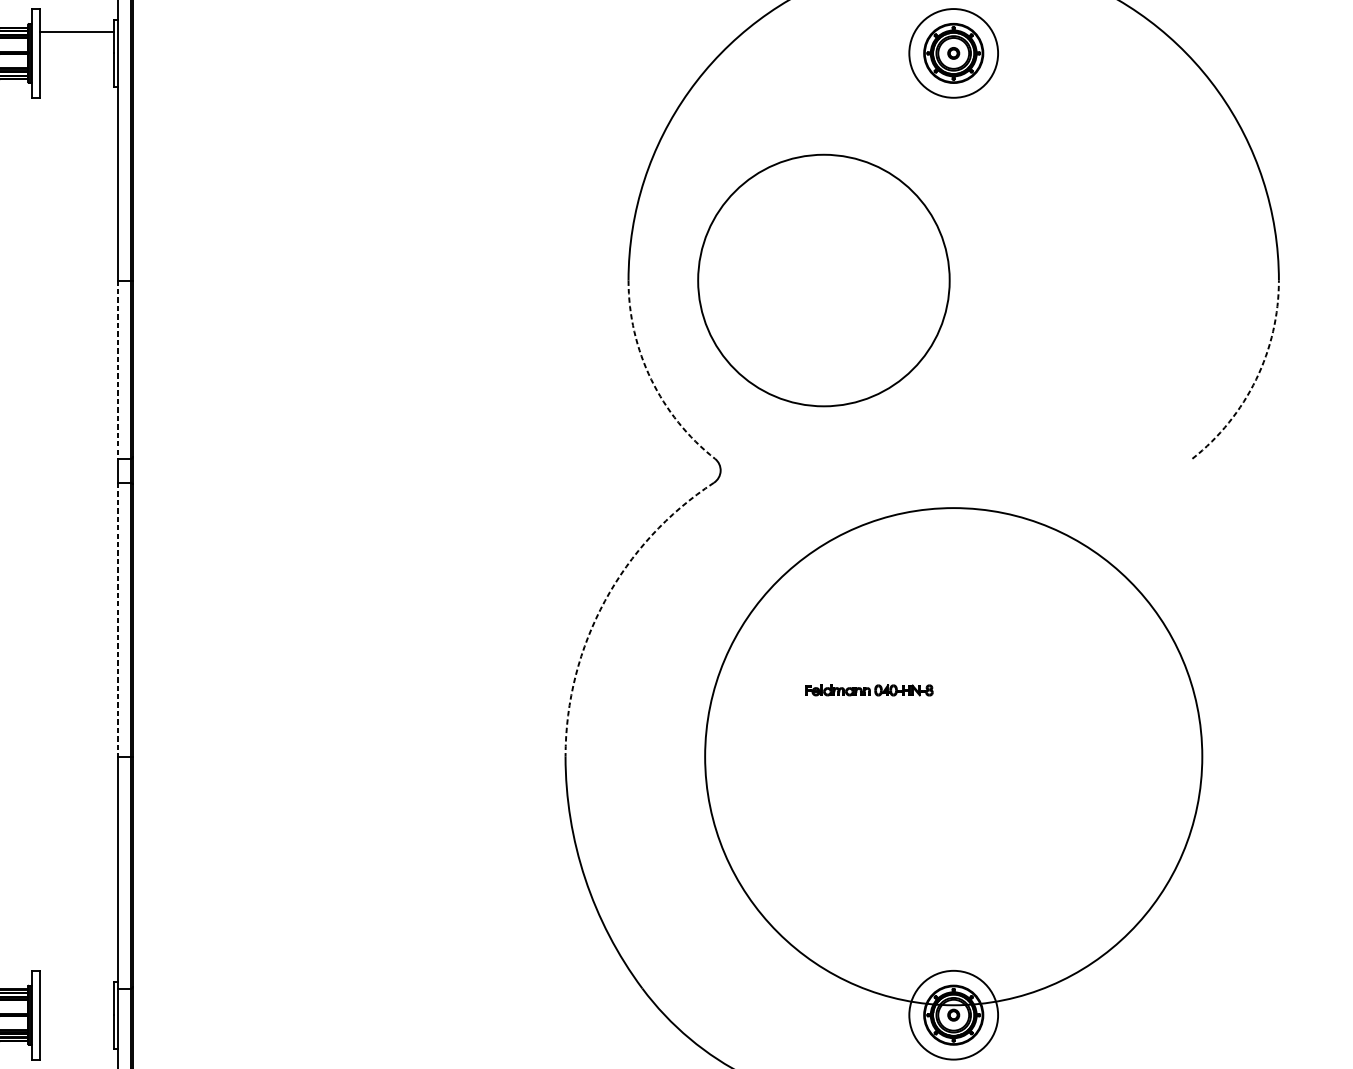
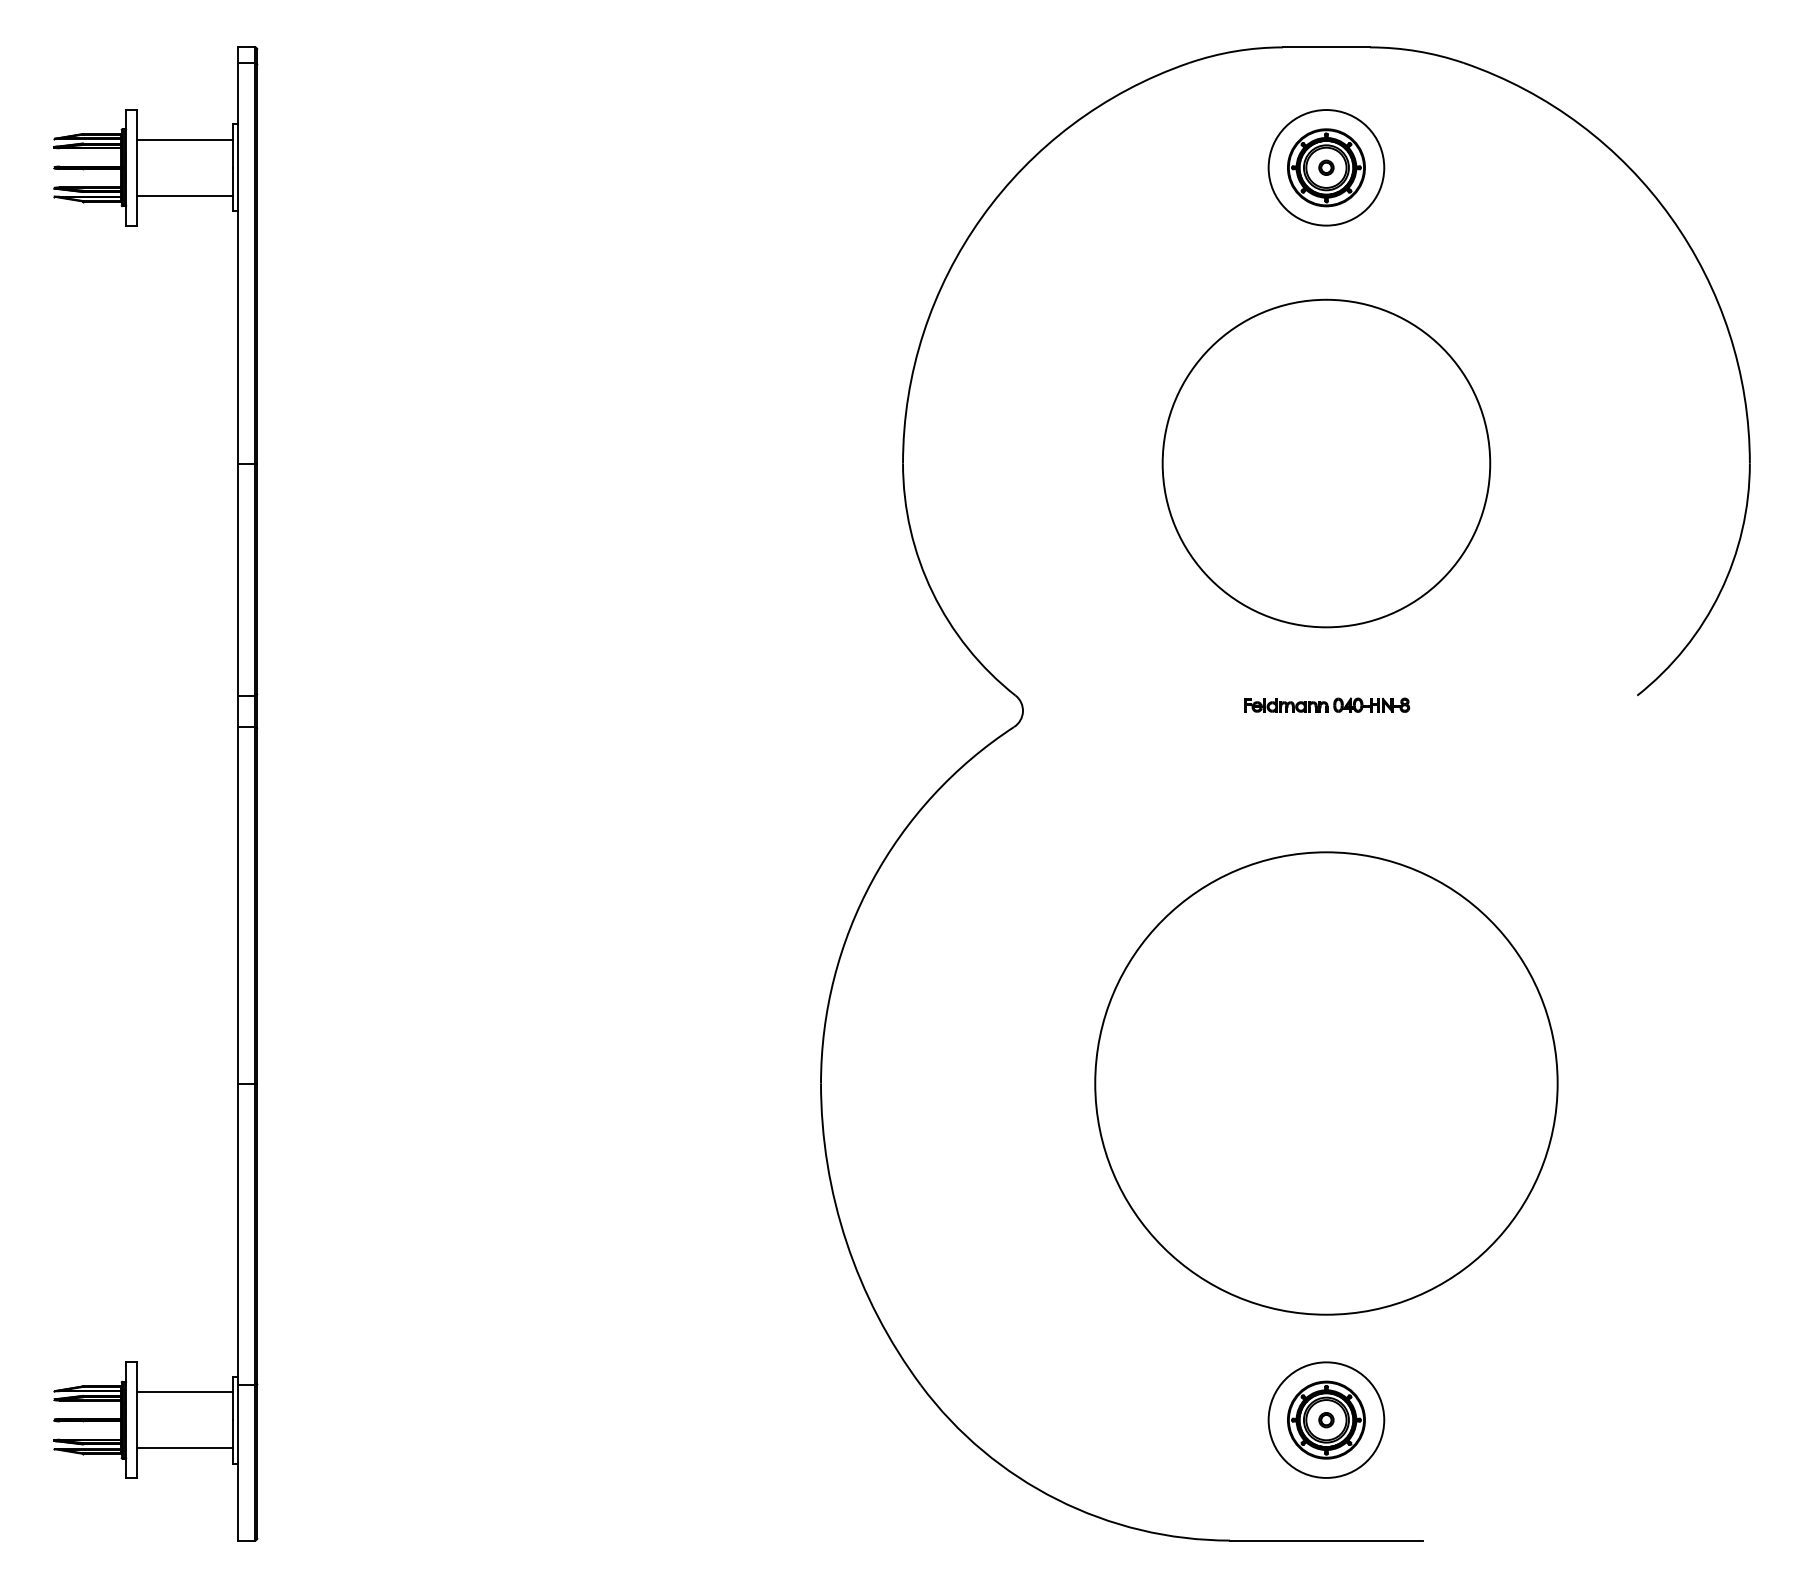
line: (76, 74) -> (184, 195), added
circle: (823, 280) -> (1326, 463), moved
line: (118, 370) -> (238, 580), dashed -> solid
arc: (651, 379) -> (932, 592), dashed -> solid
arc: (1256, 379) -> (1720, 592), dashed -> solid
arc: (605, 600) -> (872, 880), dashed -> solid
line: (118, 619) -> (238, 905), dashed -> solid
part: (870, 689) -> (1327, 704), moved
circle: (953, 756) -> (1326, 1083), size x0.71
line: (76, 993) -> (184, 1392), added
line: (76, 1036) -> (184, 1448), added

